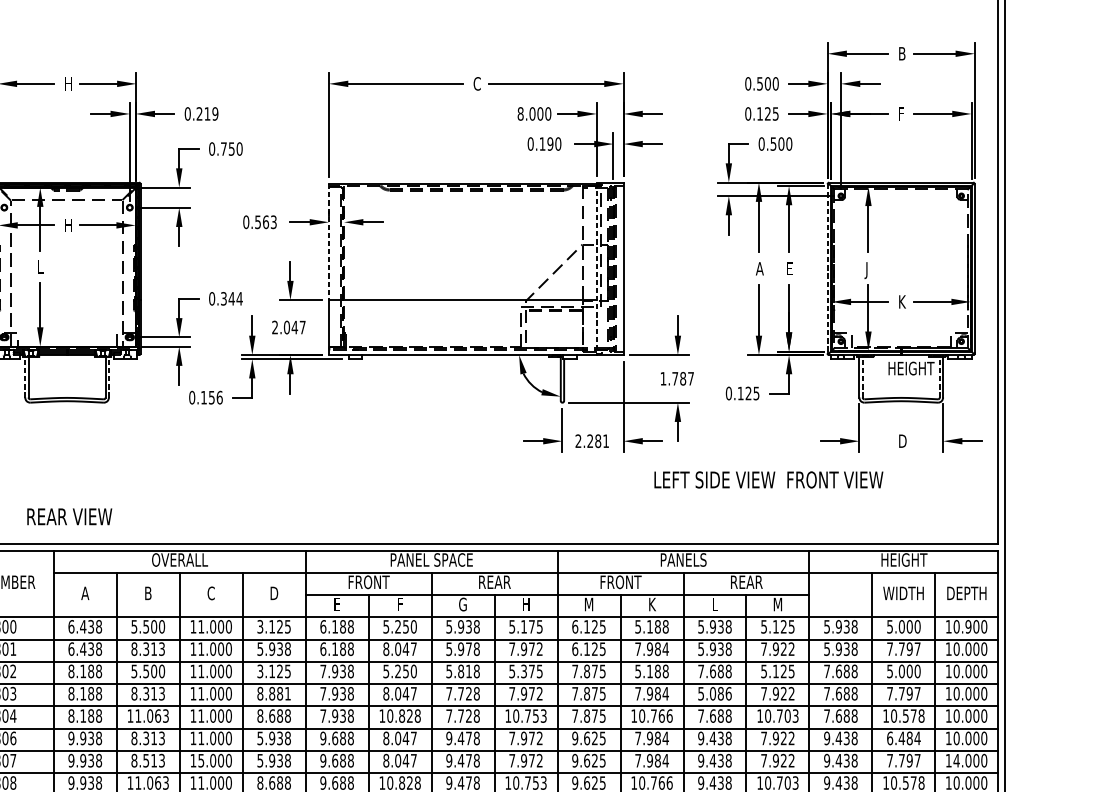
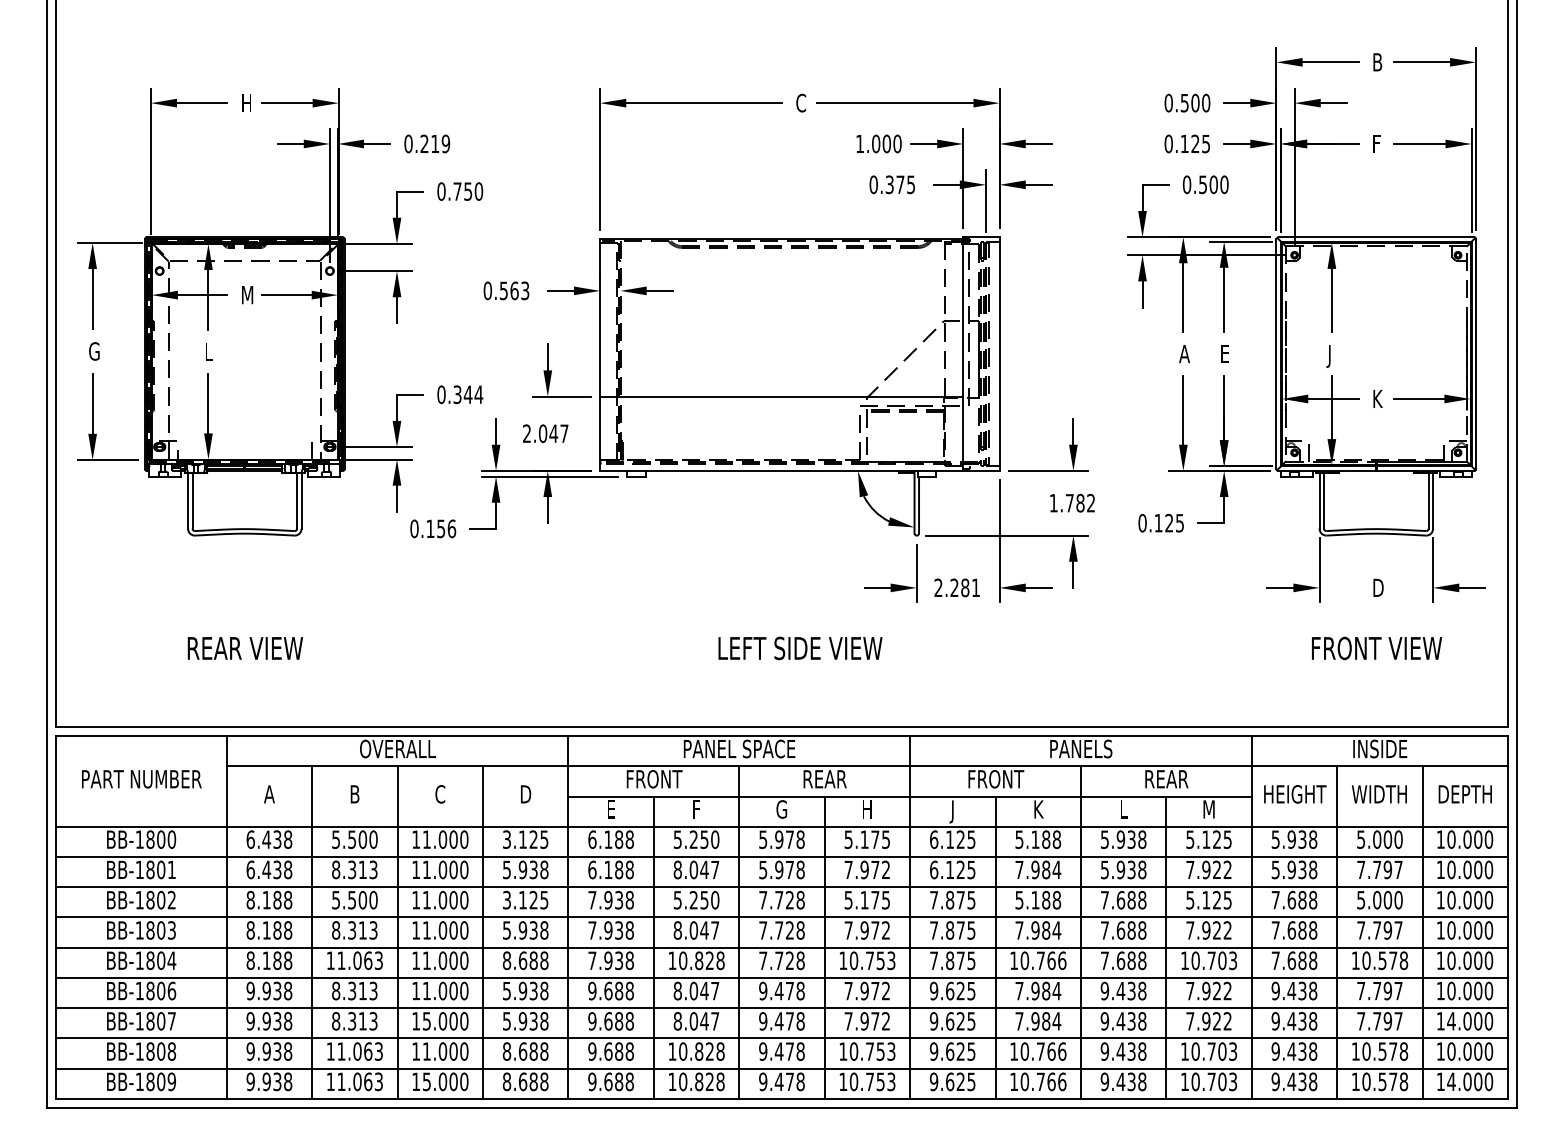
text: (520, 113) -> (860, 143), 8.000 -> 1.000
text: (550, 143) -> (900, 184), 0.190 -> 0.375
text: (69, 225) -> (247, 295), H -> M
line: (329, 241) -> (600, 317), dashed -> solid
line: (596, 269) -> (963, 354), dashed -> solid
line: (827, 269) -> (1276, 354), dashed -> solid
text: (911, 368) -> (1295, 794), moved
line: (25, 377) -> (188, 501), dashed -> solid
line: (108, 377) -> (301, 501), dashed -> solid
line: (863, 377) -> (1324, 501), dashed -> solid
line: (939, 377) -> (1428, 501), dashed -> solid
text: (691, 378) -> (1091, 502), 1.787 -> 1.782
text: (714, 480) -> (800, 648), moved
text: (835, 480) -> (1376, 648), moved
text: (69, 516) -> (244, 648), moved
text: (904, 559) -> (1380, 748), HEIGHT -> INSIDE
text: (588, 606) -> (952, 811), M -> J
text: (468, 626) -> (789, 839), 5.938 -> 5.978
text: (968, 626) -> (1467, 839), 10.900 -> 10.000
text: (459, 670) -> (776, 899), 5.818 -> 7.728
text: (523, 670) -> (864, 899), 5.375 -> 5.175
text: (274, 693) -> (525, 930), 8.881 -> 5.938
text: (714, 693) -> (1123, 930), 5.086 -> 7.688
text: (903, 738) -> (1379, 990), 6.484 -> 7.797
text: (146, 760) -> (352, 1020), 8.513 -> 8.313

